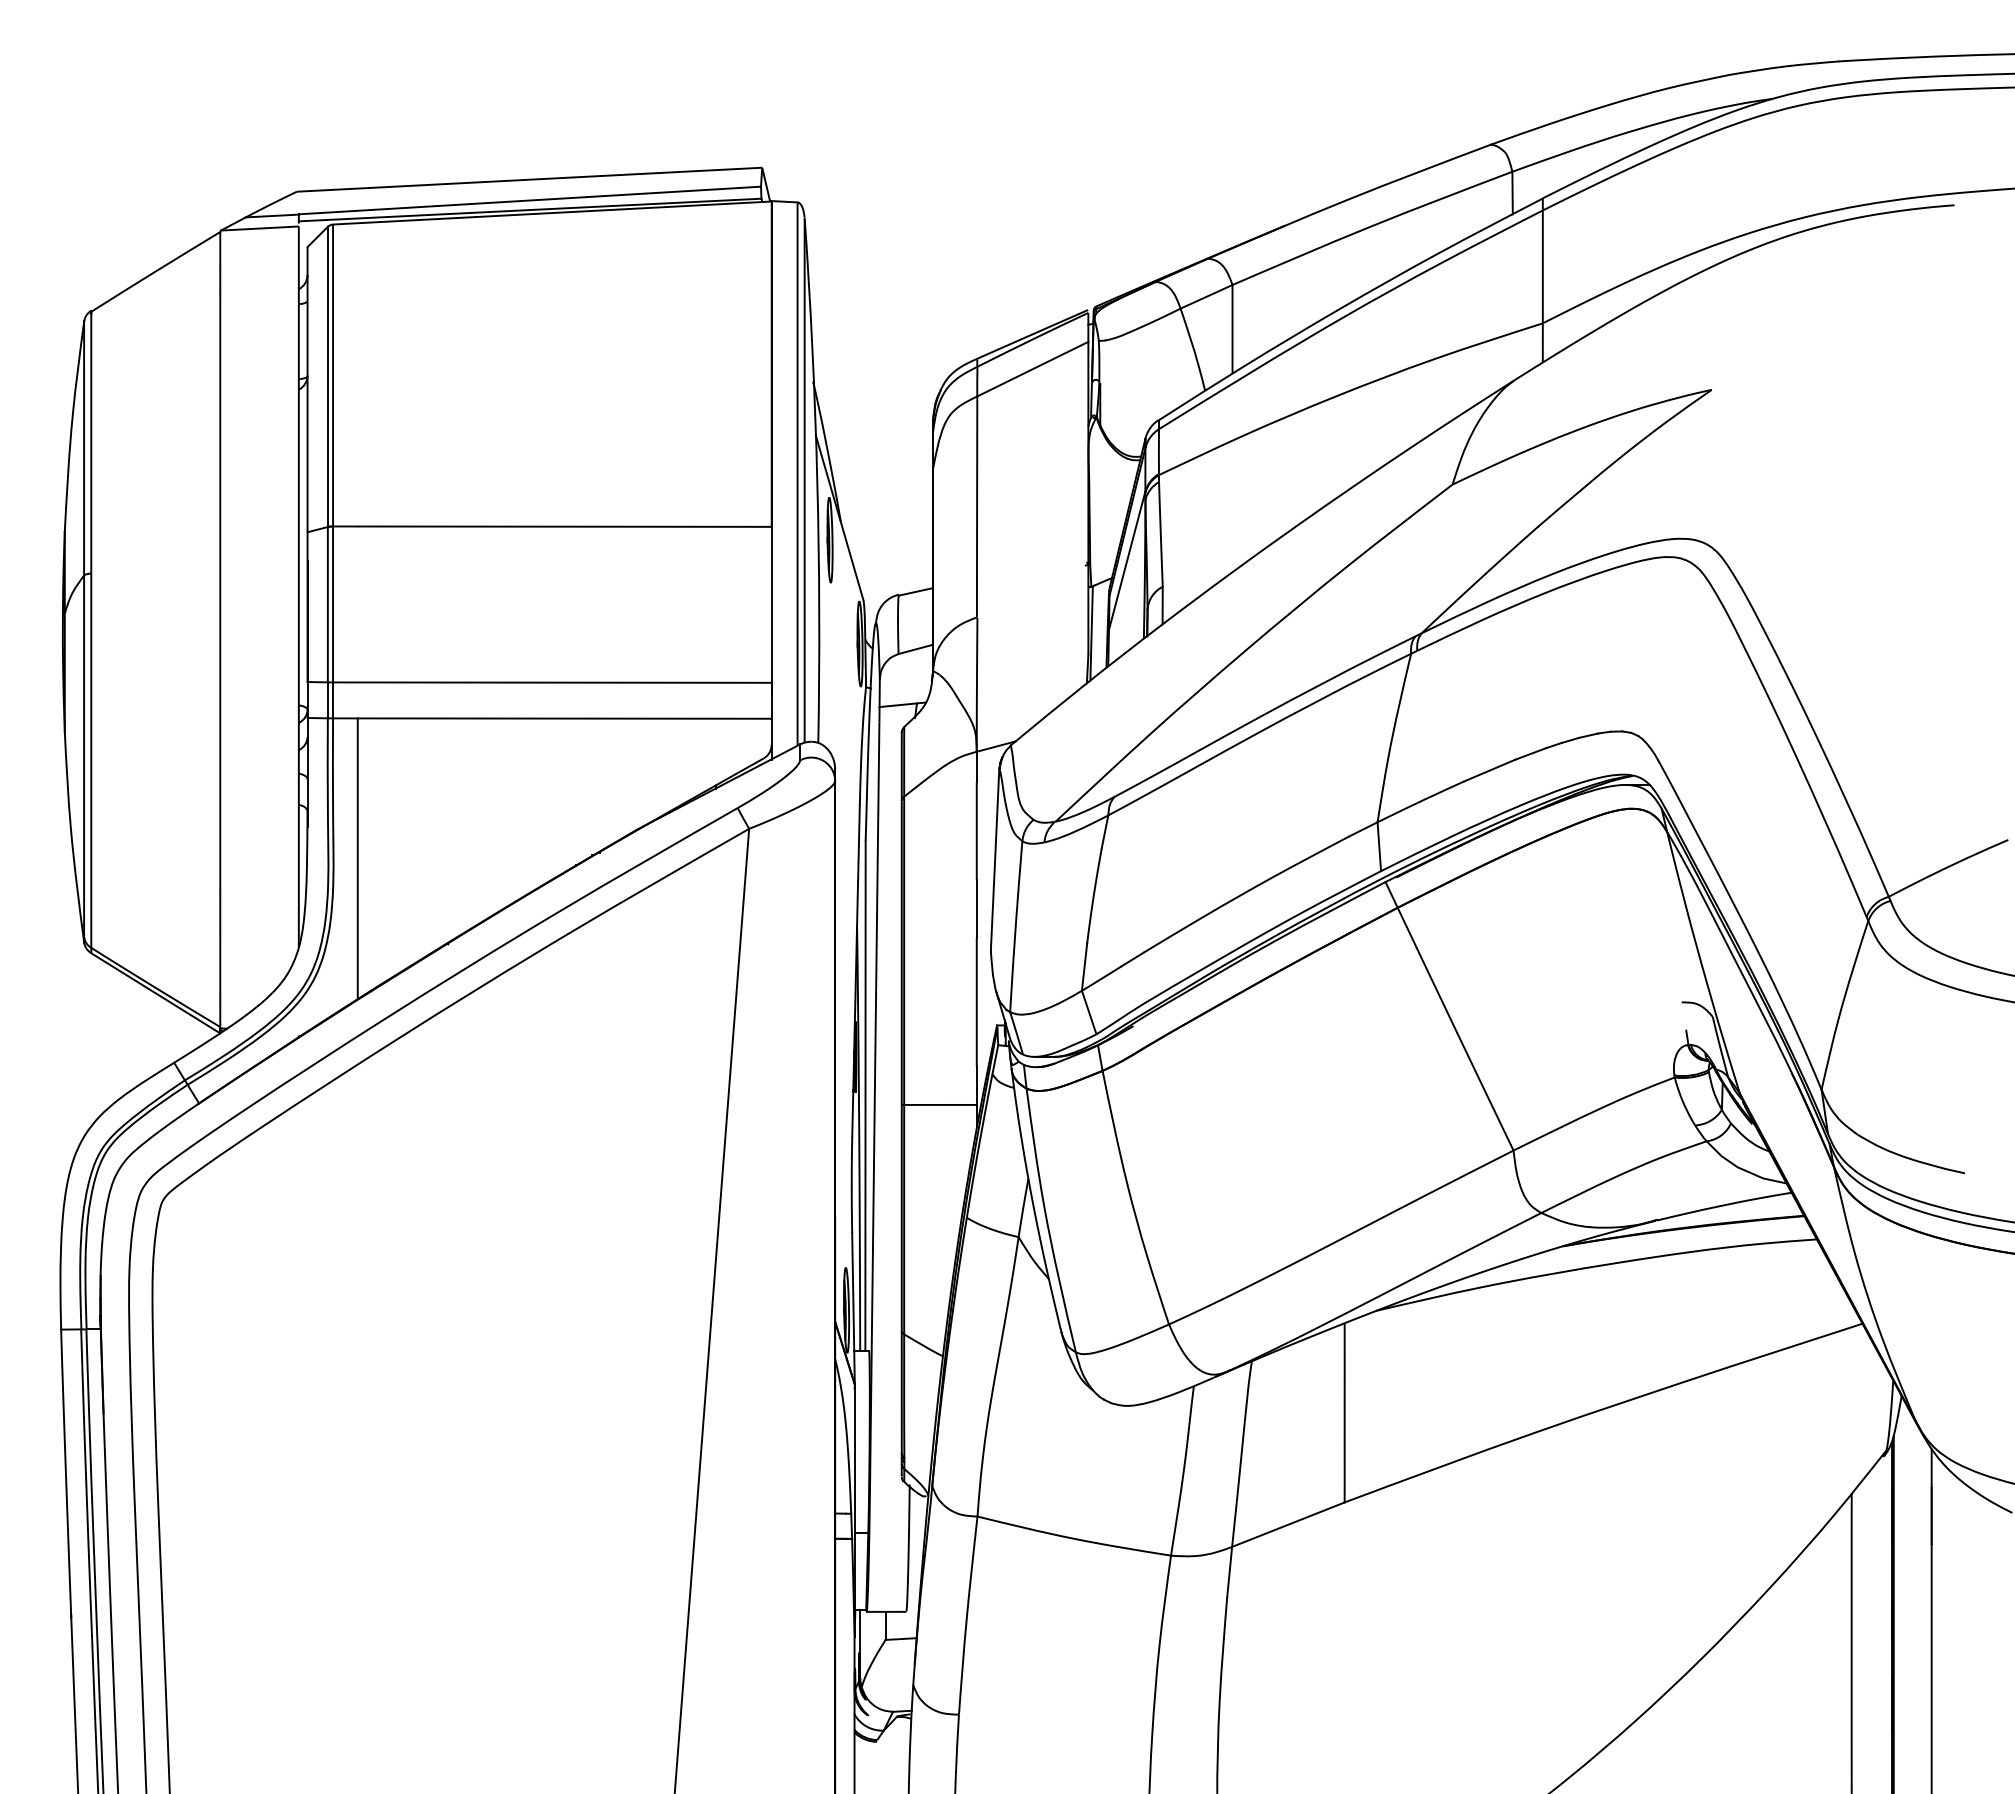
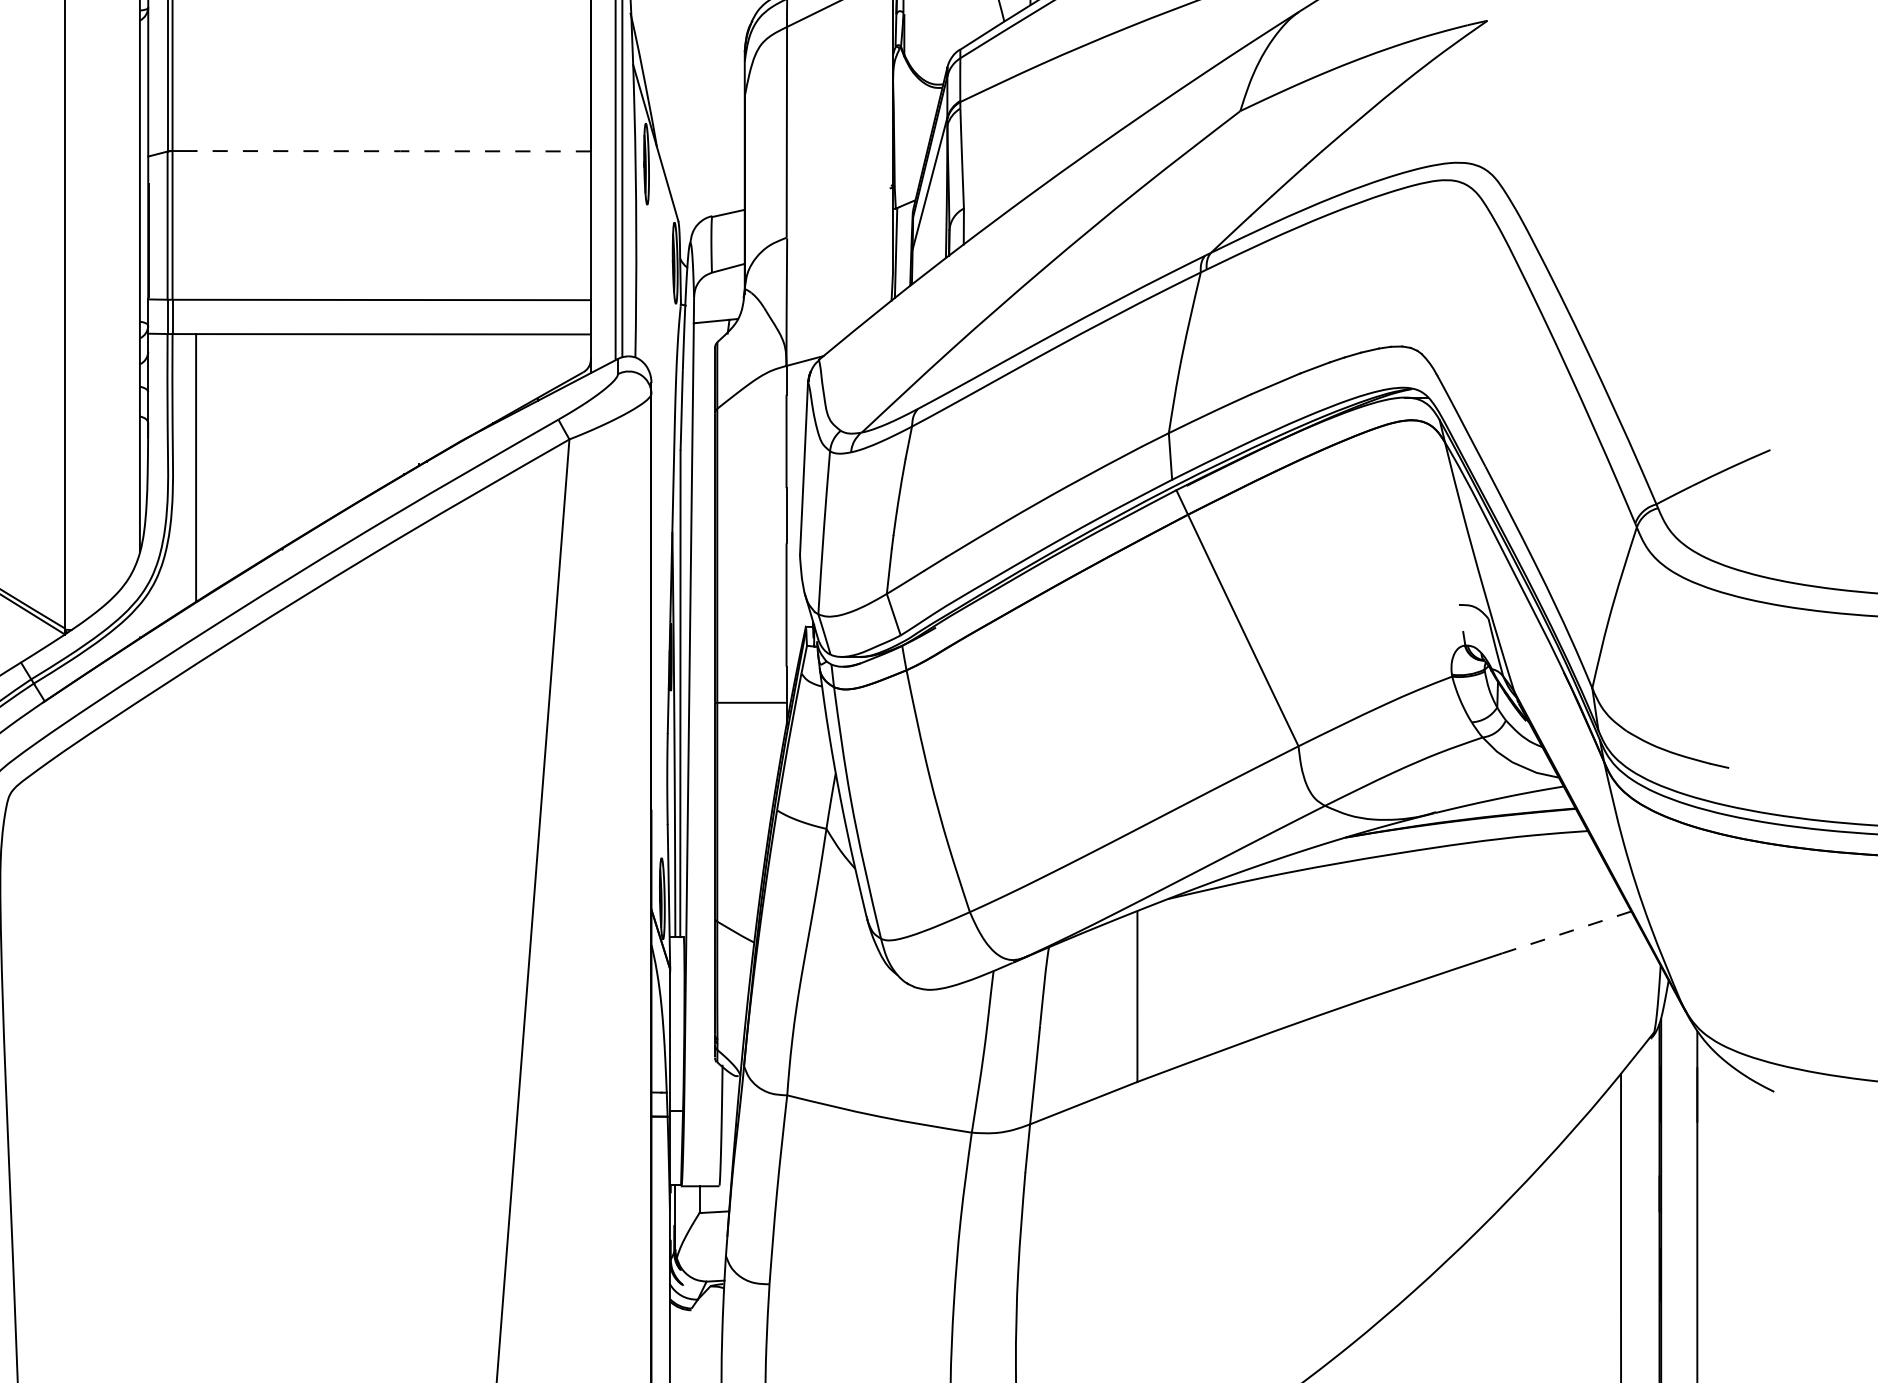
line: (565, 526) -> (394, 151), solid -> dashed
line: (1794, 1345) -> (1566, 932), solid -> dashed

